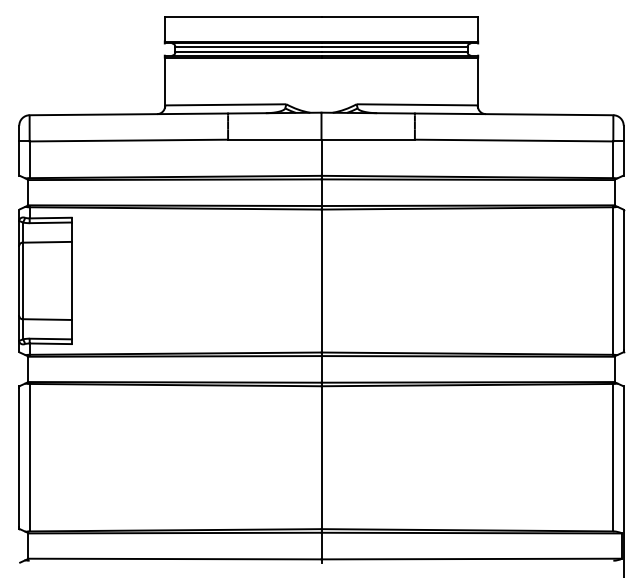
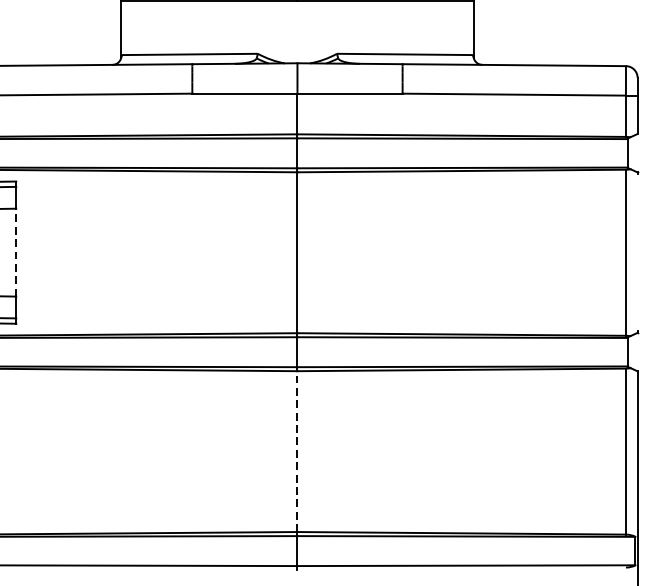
line: (71, 280) -> (16, 252), solid -> dashed
line: (623, 280) -> (637, 252), removed
line: (321, 457) -> (297, 451), solid -> dashed

